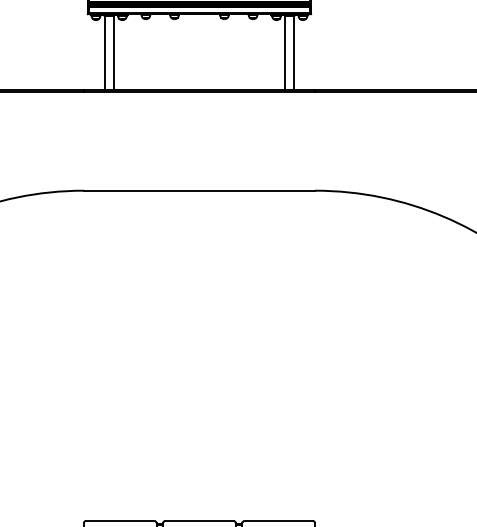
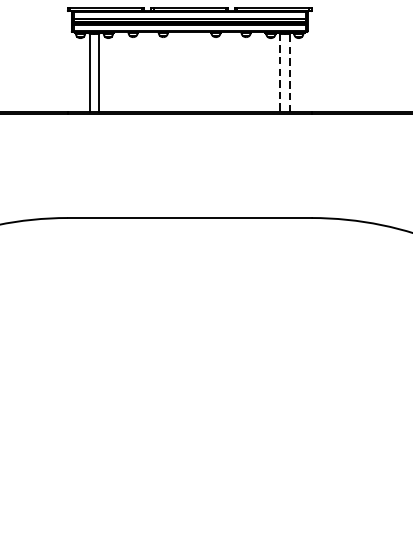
line: (294, 52) -> (289, 72), solid -> dashed
line: (285, 53) -> (280, 73), solid -> dashed

